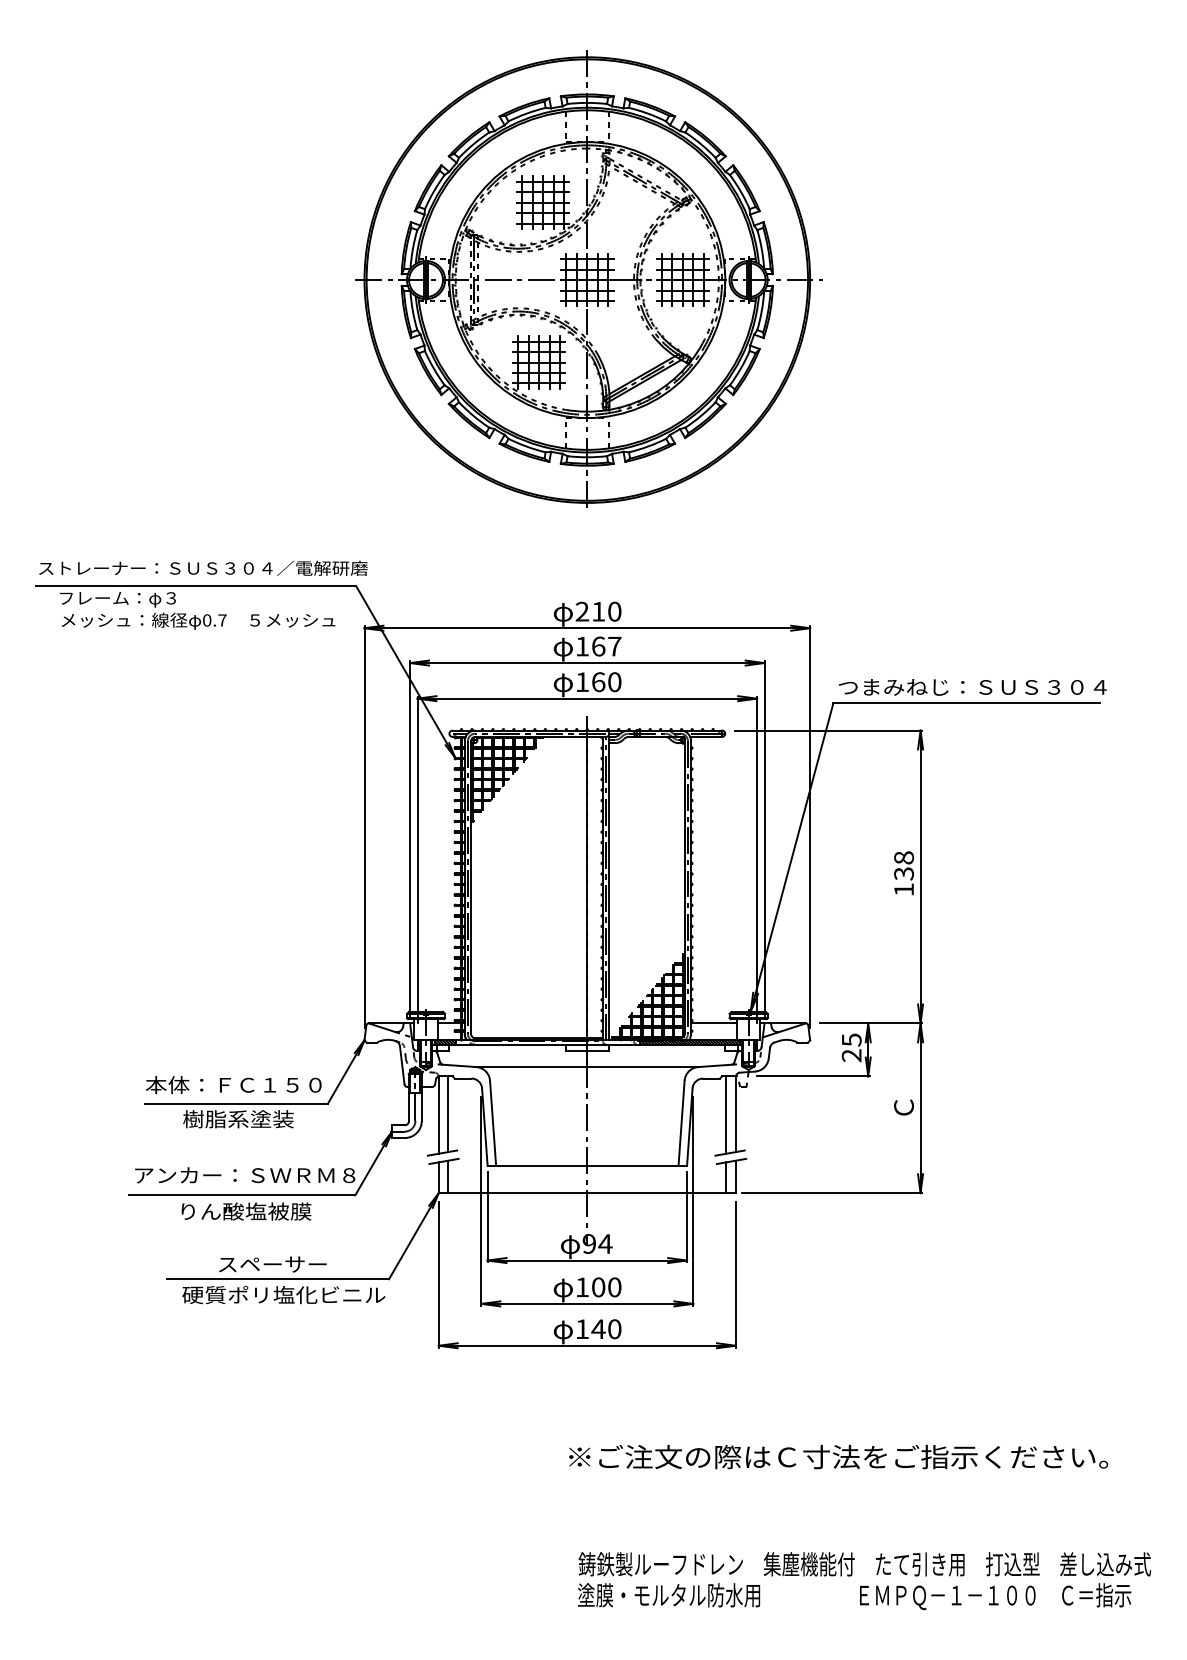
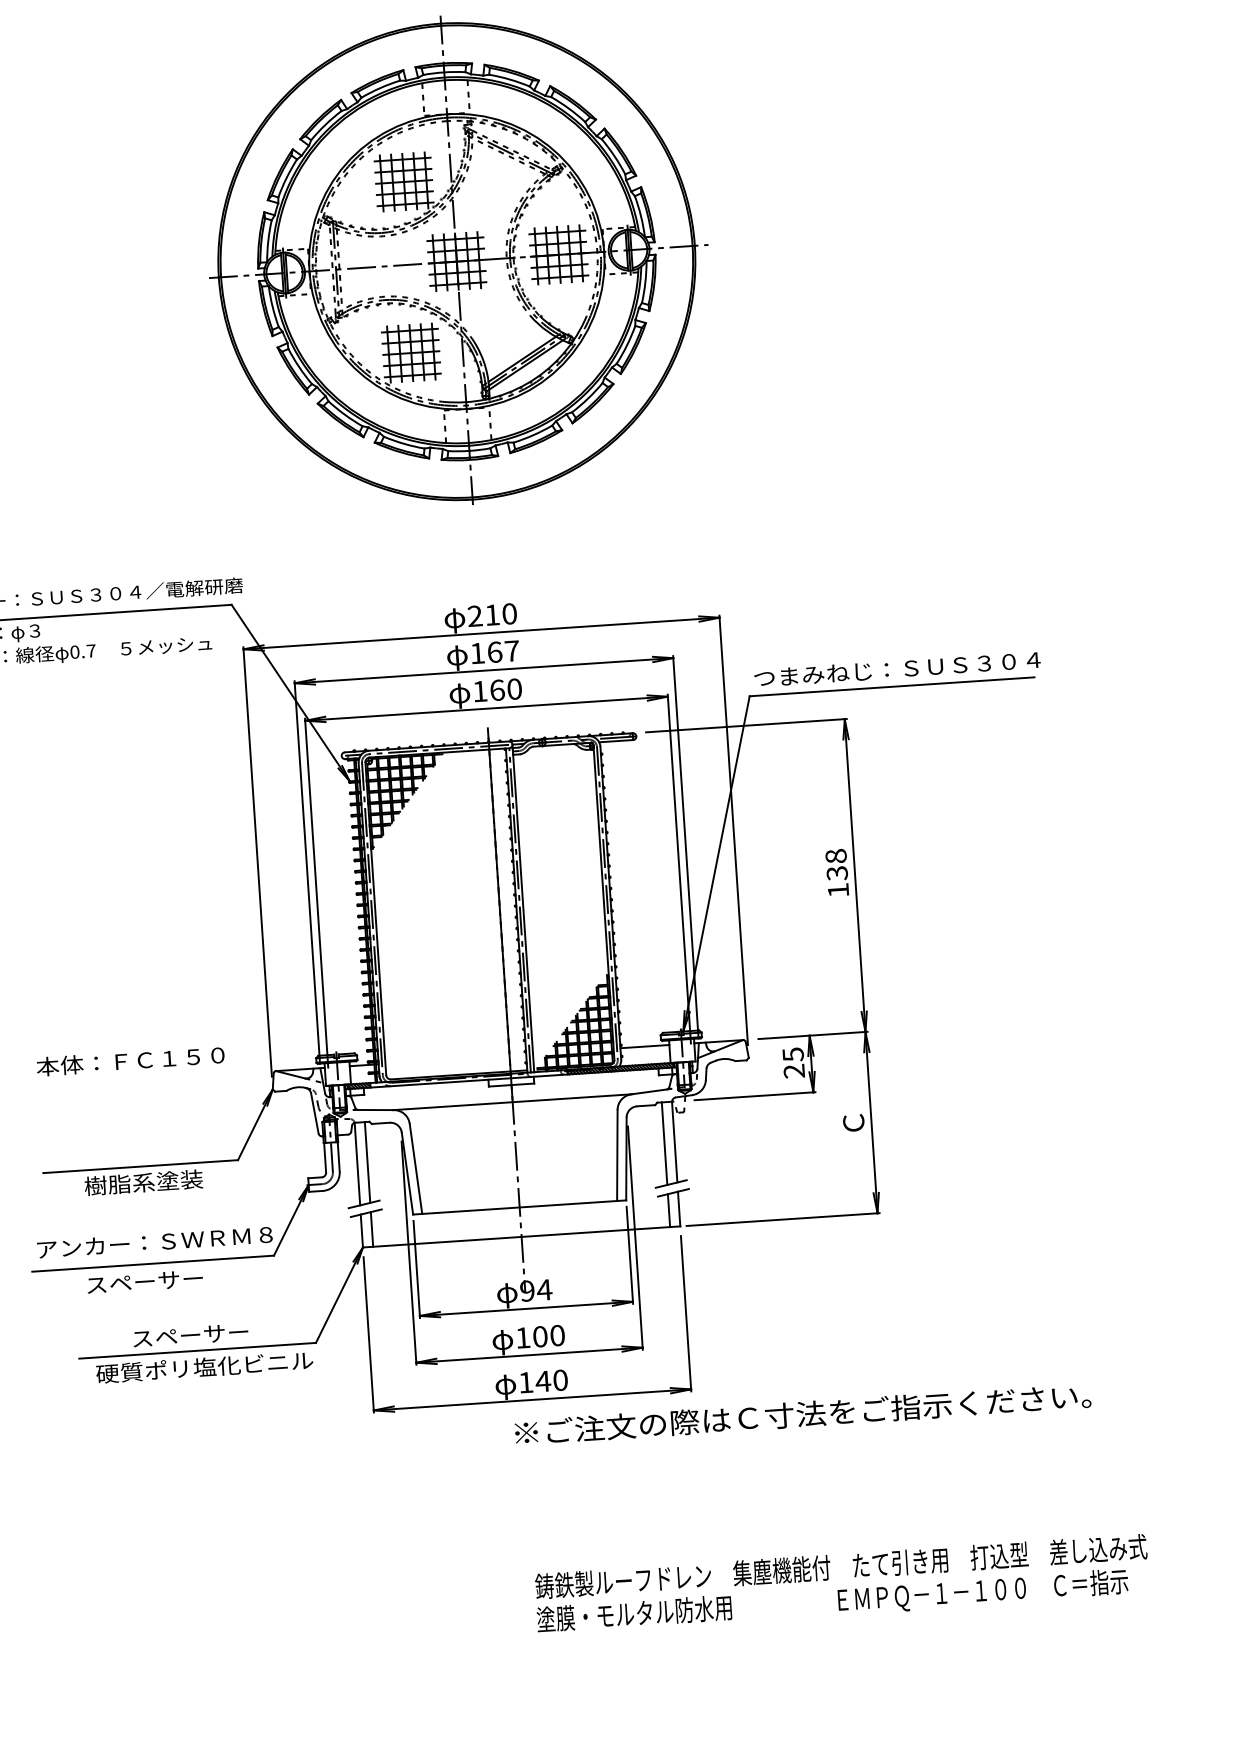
text: (233, 1085) -> (130, 1061), moved
text: (245, 1211) -> (157, 1280), りん酸塩被膜 -> スペーサー
text: (838, 1457) -> (802, 1414), moved
text: (864, 1581) -> (842, 1585), moved

